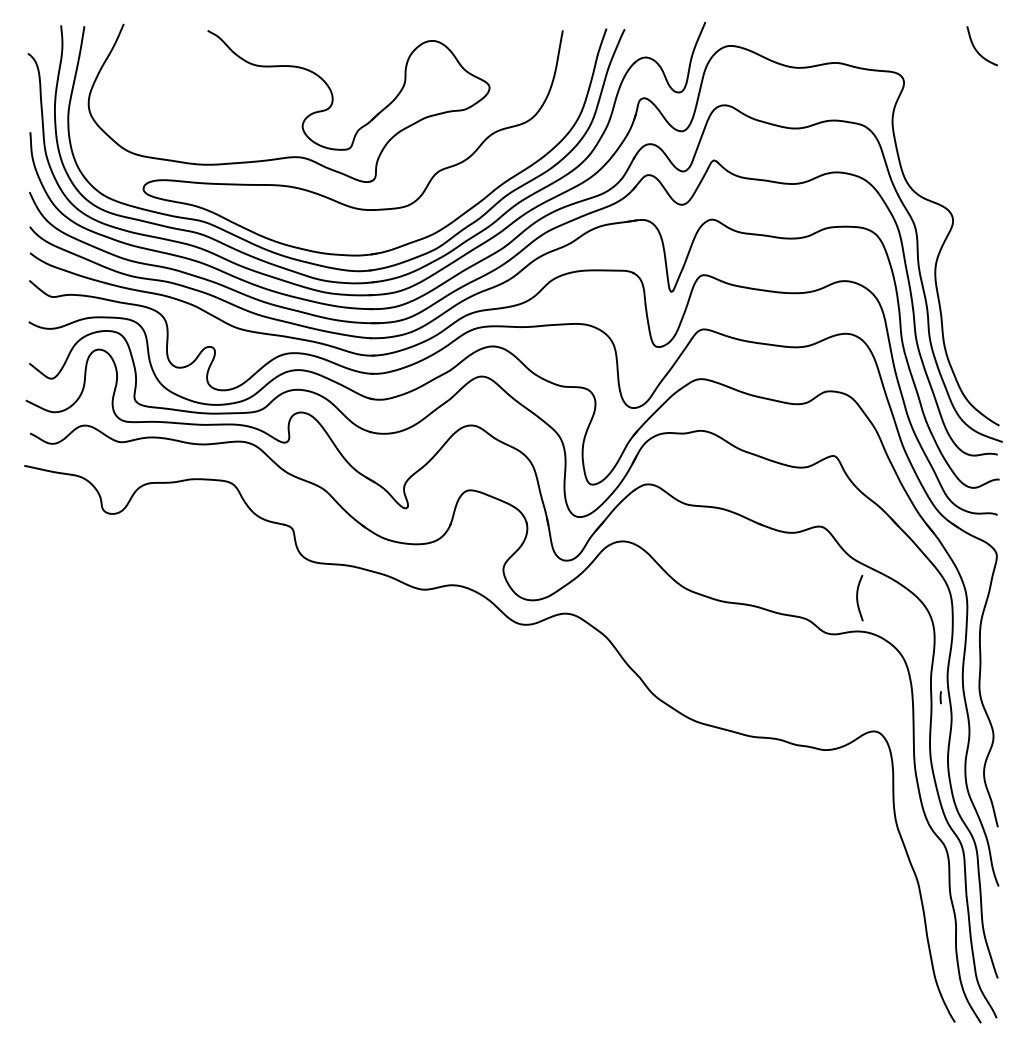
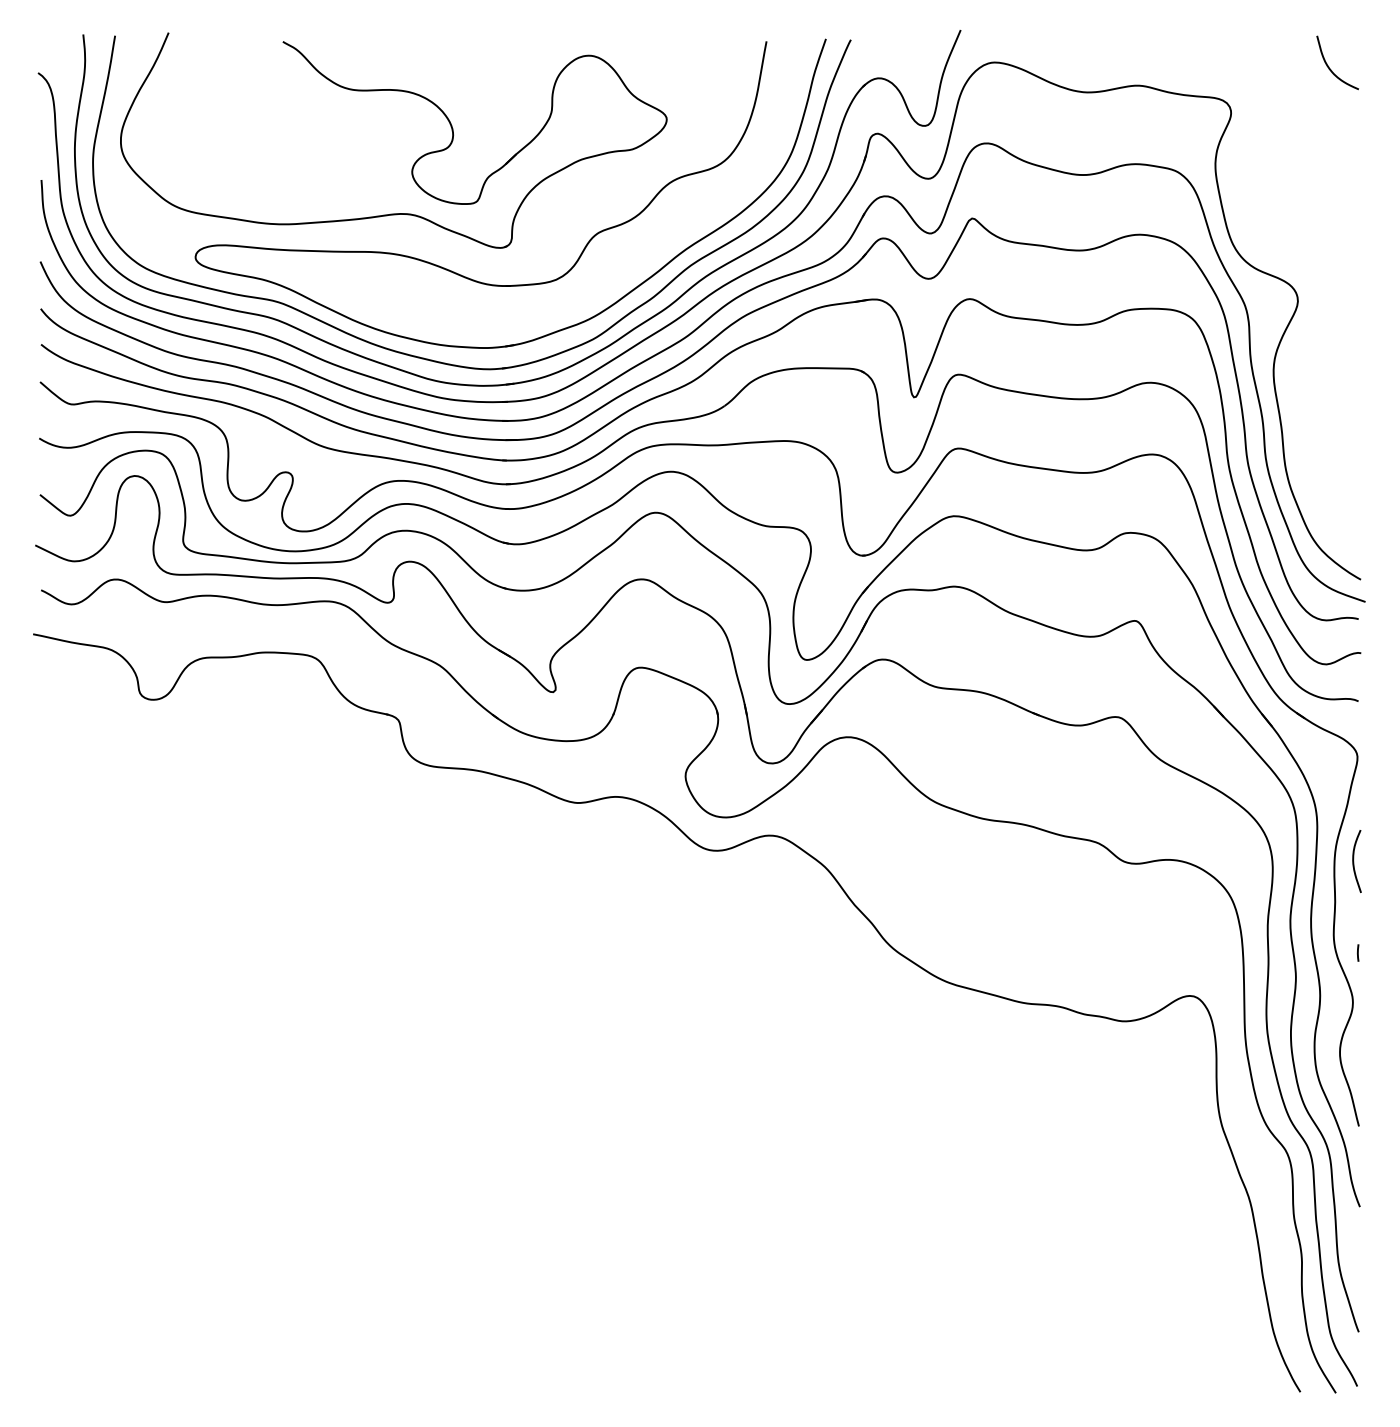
curve: (858, 598) -> (1354, 861), moved
line: (941, 697) -> (1358, 952), moved

